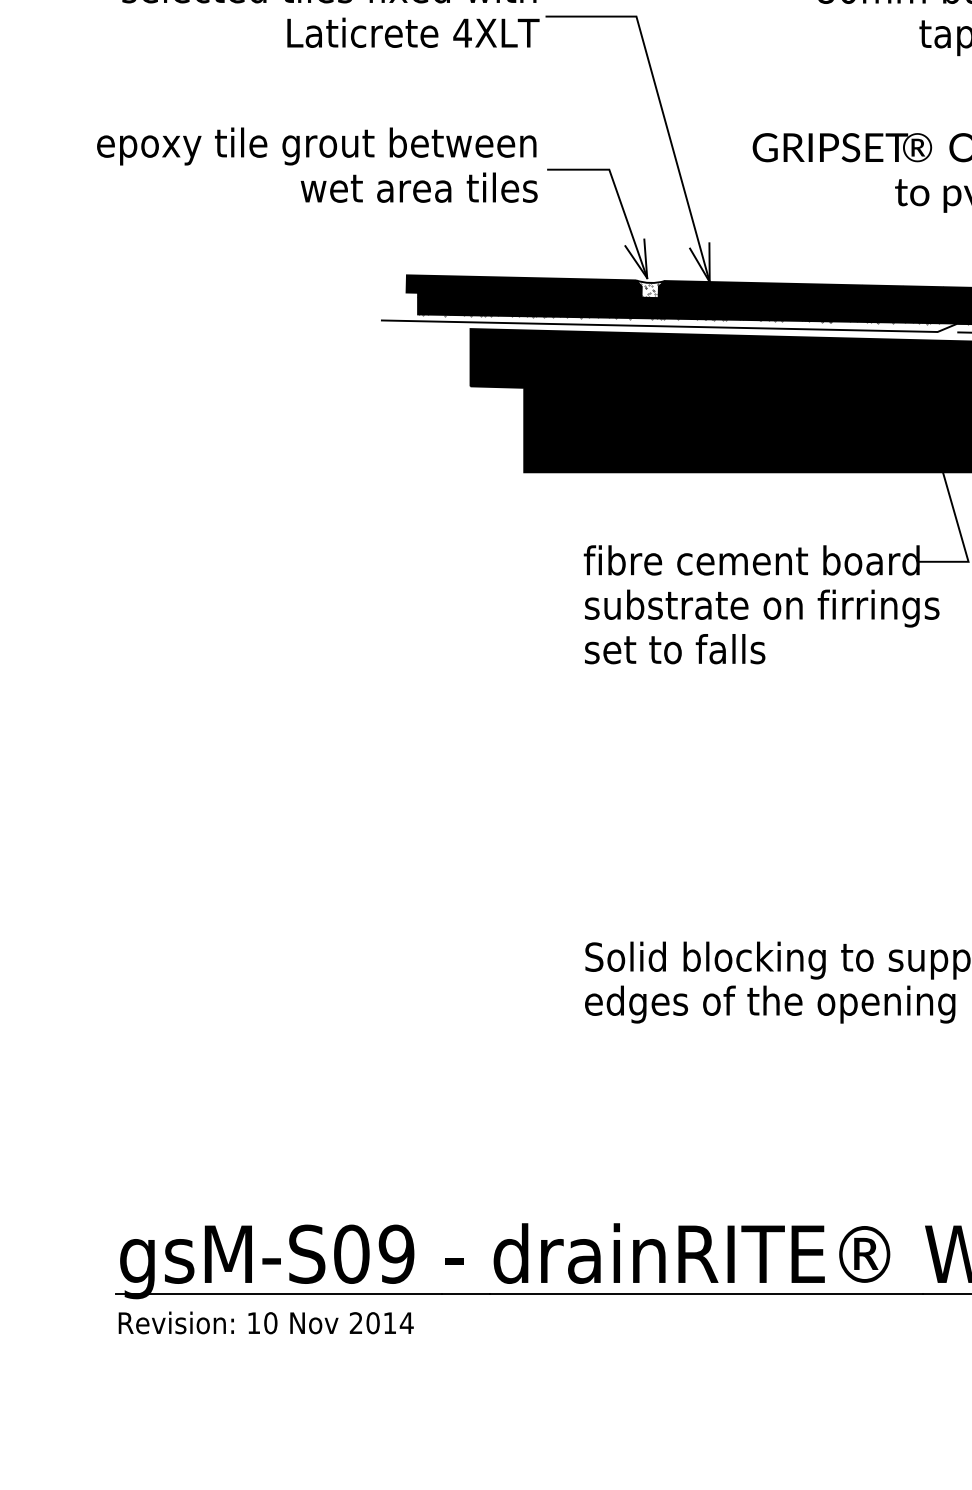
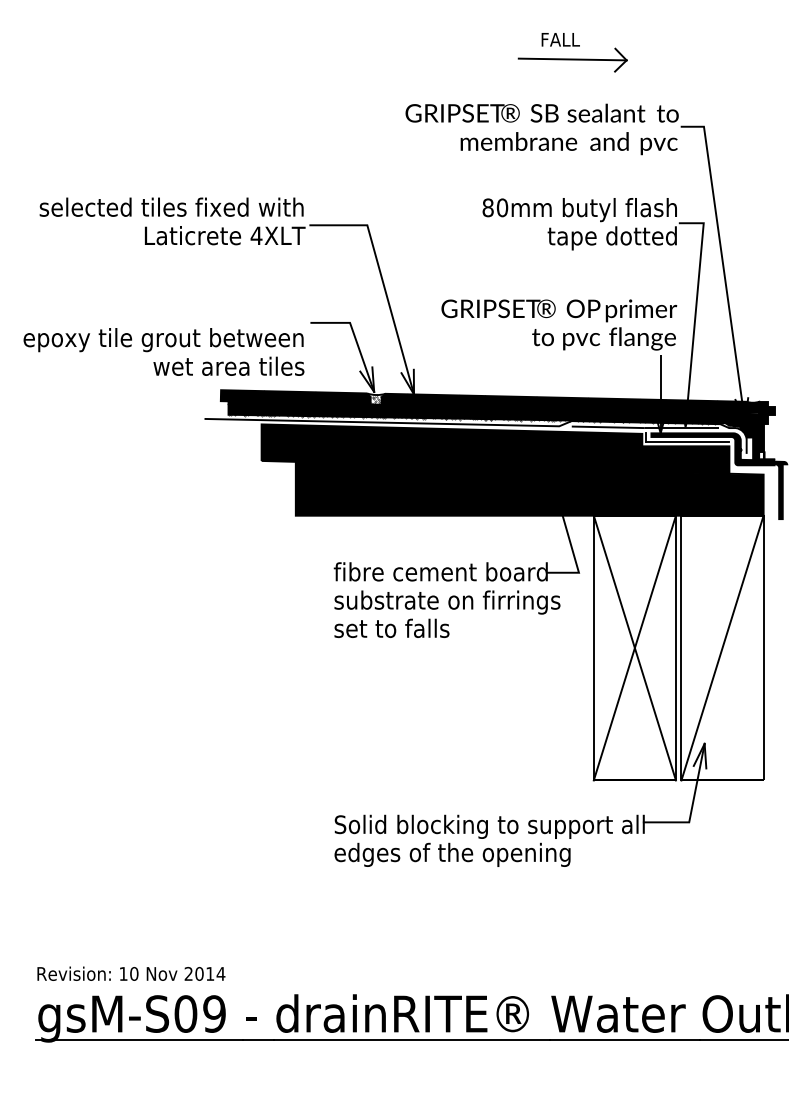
text: (316, 164) -> (163, 351), moved
text: (266, 1322) -> (131, 973), moved

